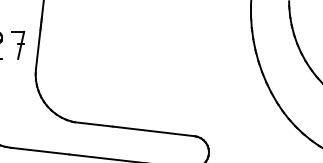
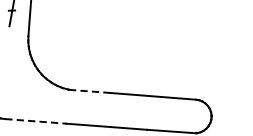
line: (93, 124) -> (90, 91), solid -> dashed
line: (40, 151) -> (36, 121), solid -> dashed

